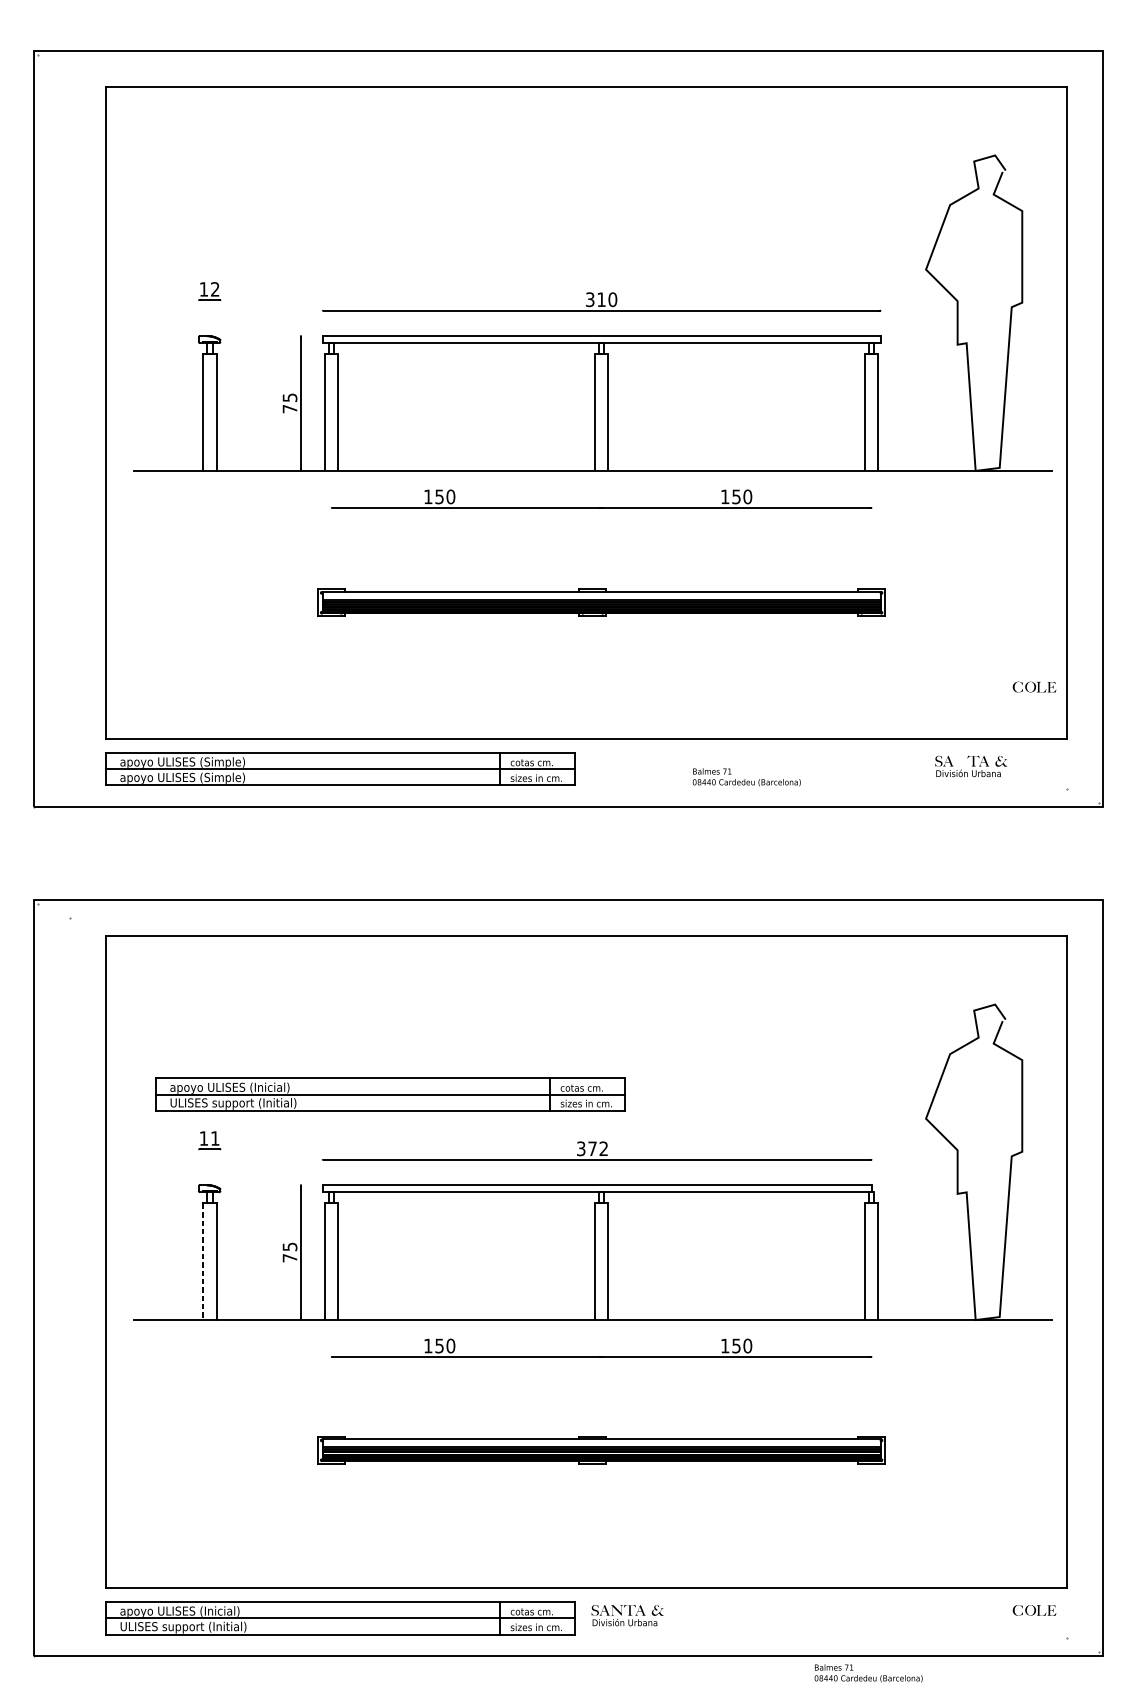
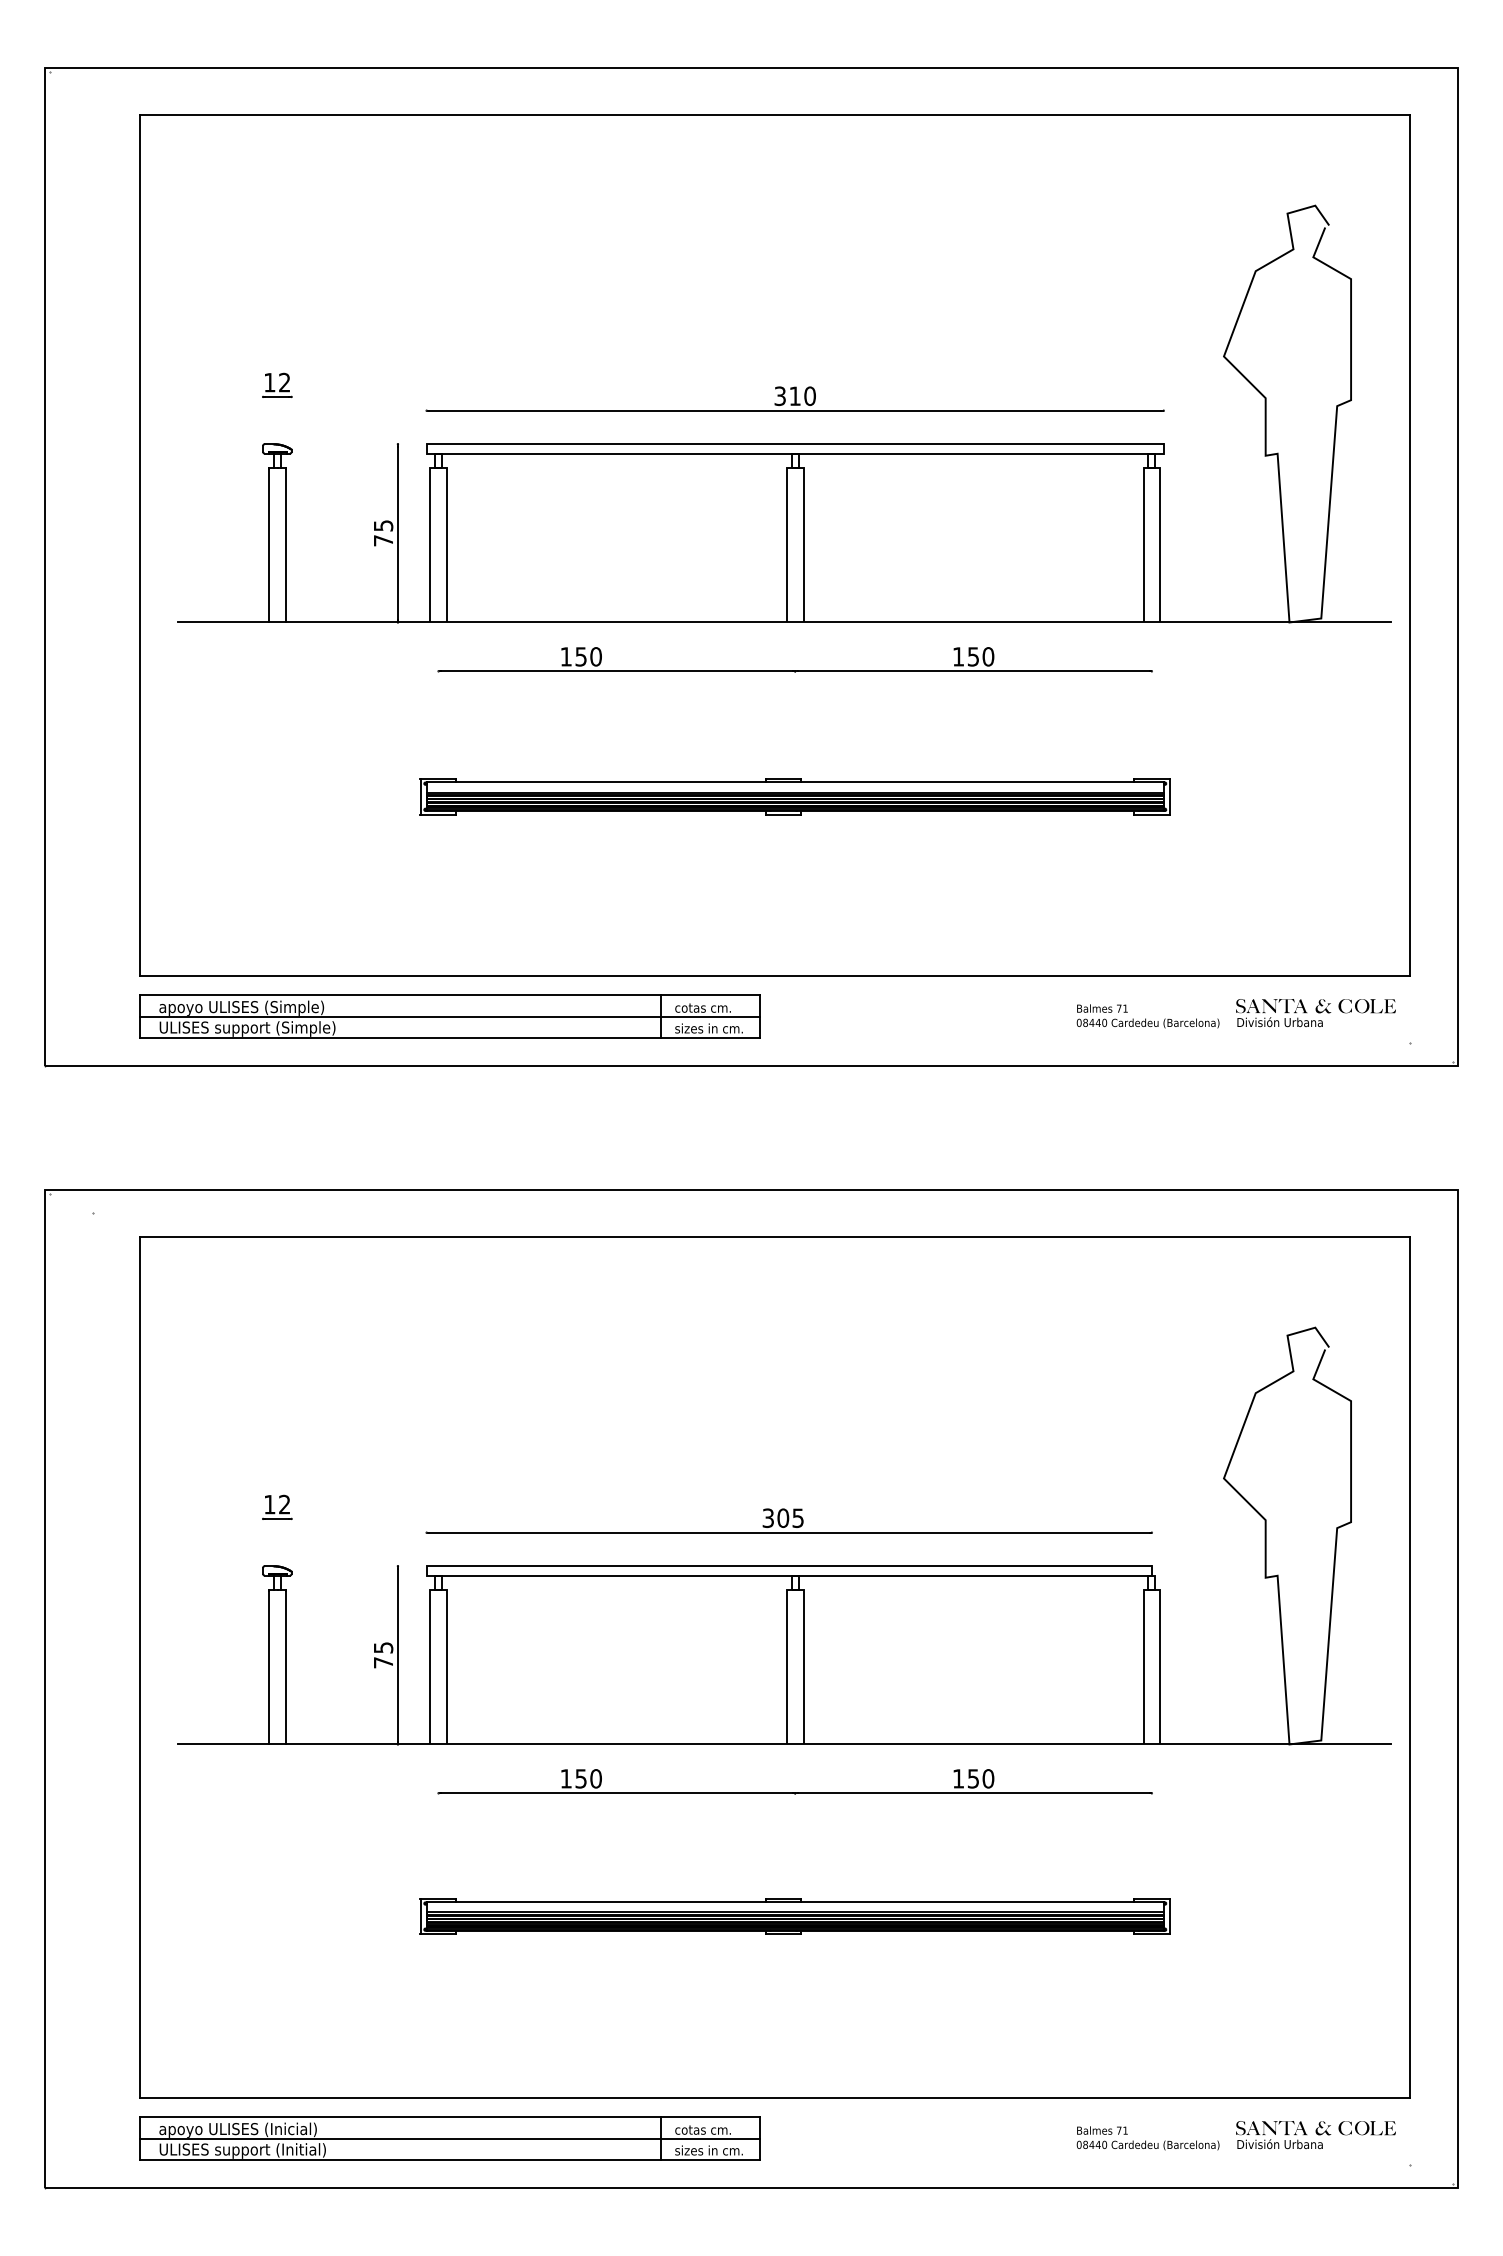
part: (1033, 687) -> (1366, 1006), moved
fill: (960, 761) -> (1269, 1006), added
text: (746, 777) -> (1147, 1016), moved
text: (187, 778) -> (247, 1028), apoyo ULISES (Simple) -> ULISES support (Simple)
part: (389, 1094) -> (515, 1446), removed
text: (215, 1138) -> (284, 1504), 11 -> 12
text: (598, 1149) -> (790, 1518), 372 -> 305
line: (203, 1261) -> (269, 1667), dashed -> solid
text: (627, 1615) -> (1283, 2135), moved
text: (868, 1673) -> (1147, 2138), moved

